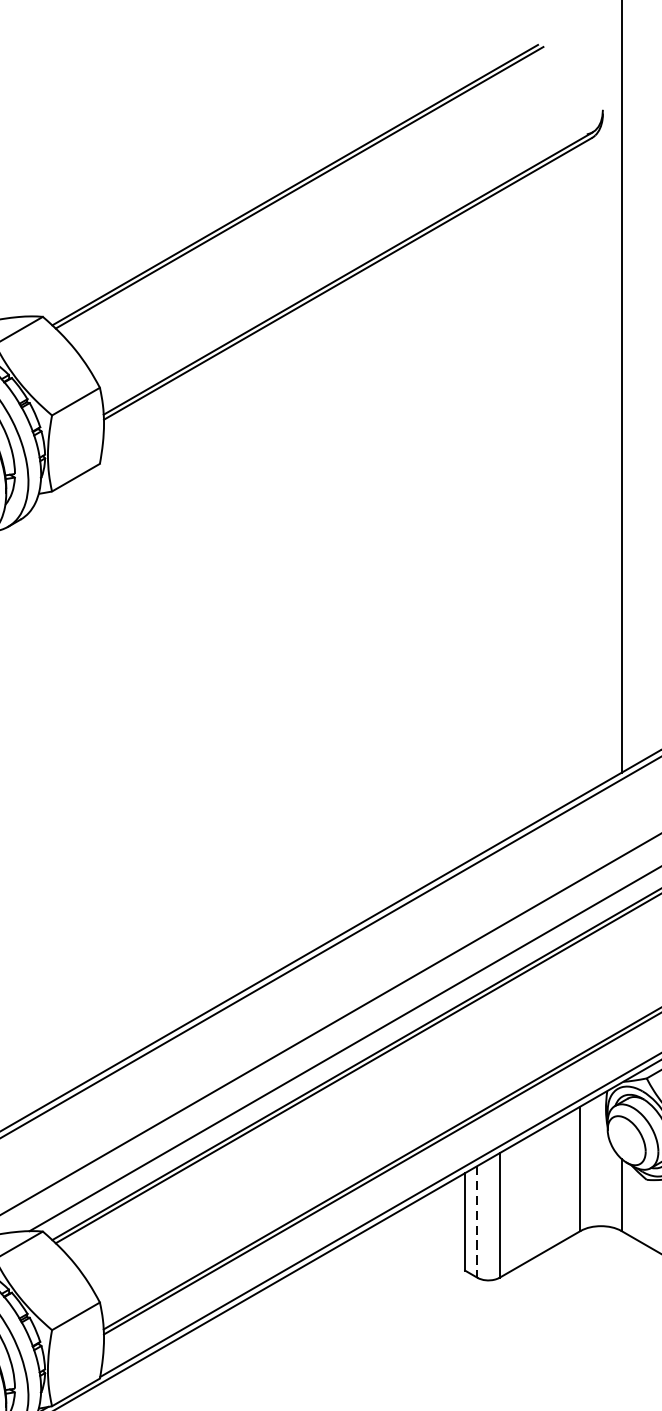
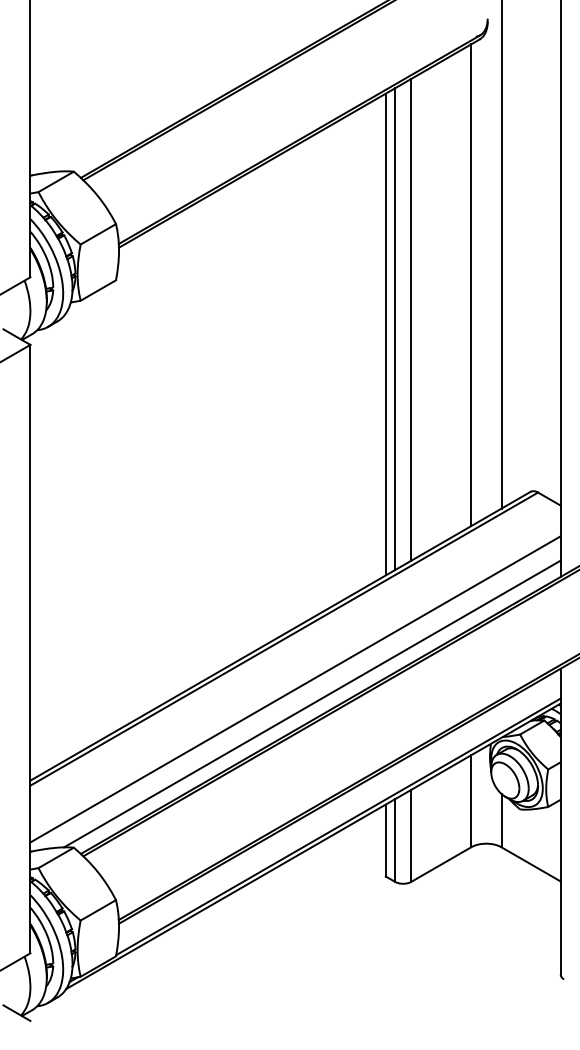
line: (580, 470) -> (471, 285), added
line: (499, 516) -> (411, 319), added
line: (478, 530) -> (395, 329), added
line: (464, 537) -> (385, 334), added
line: (478, 1223) -> (395, 841), dashed -> solid

